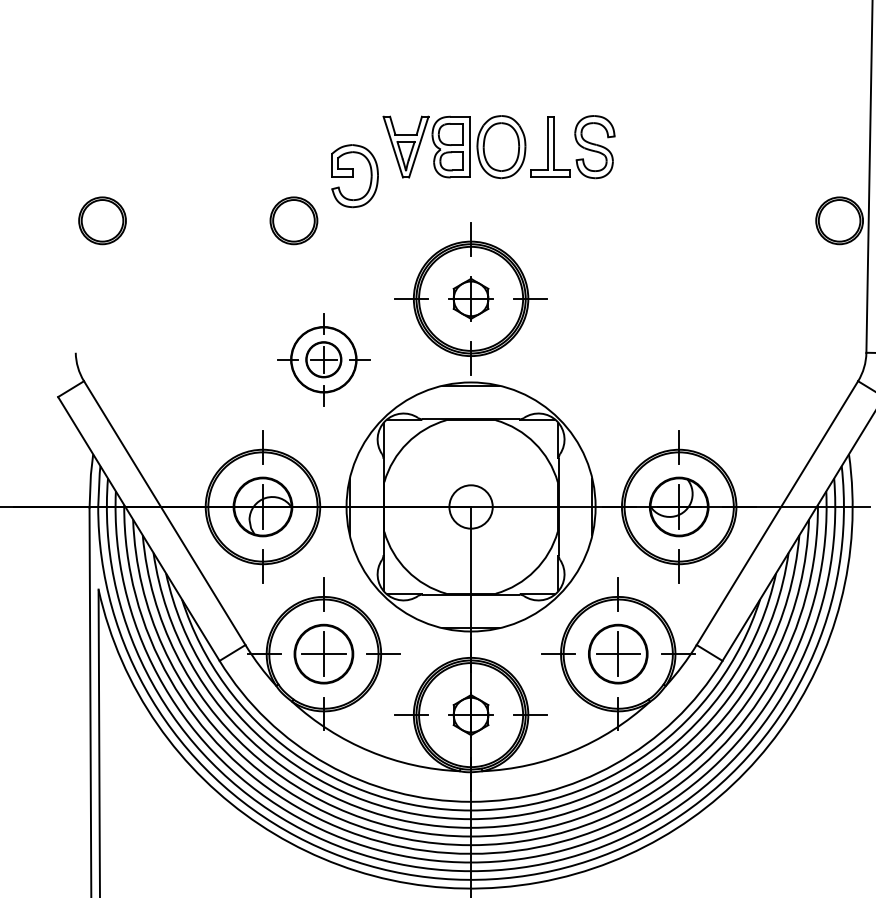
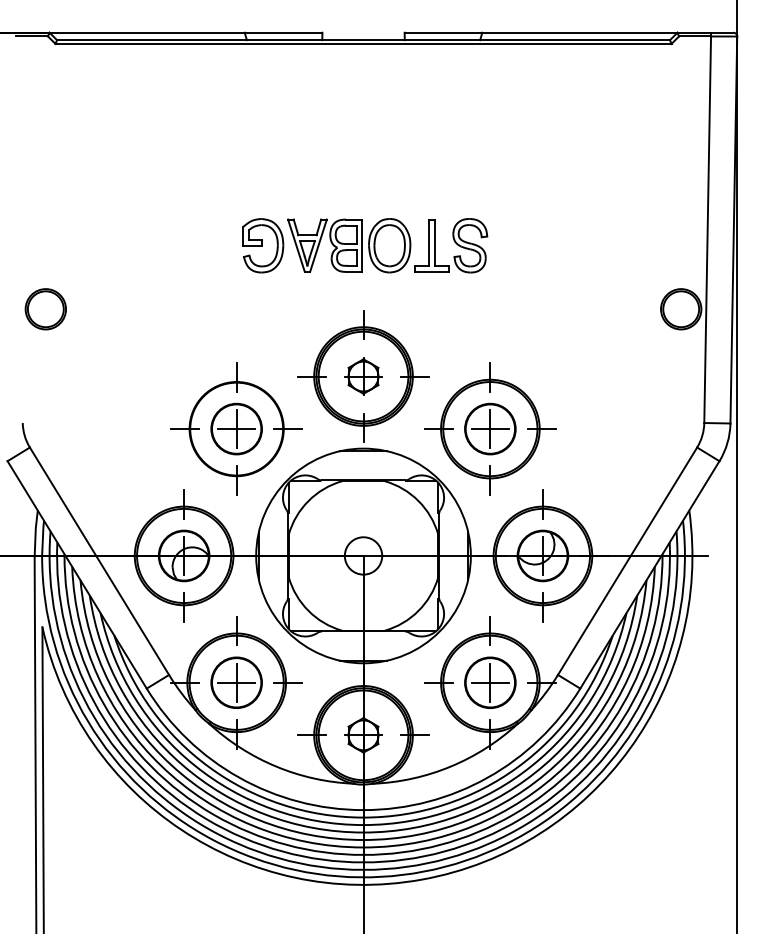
part: (355, 175) -> (263, 245), moved
part: (293, 221) -> (210, 309), removed
part: (323, 359) -> (236, 428), size x1.67
part: (618, 359) -> (490, 428), added

